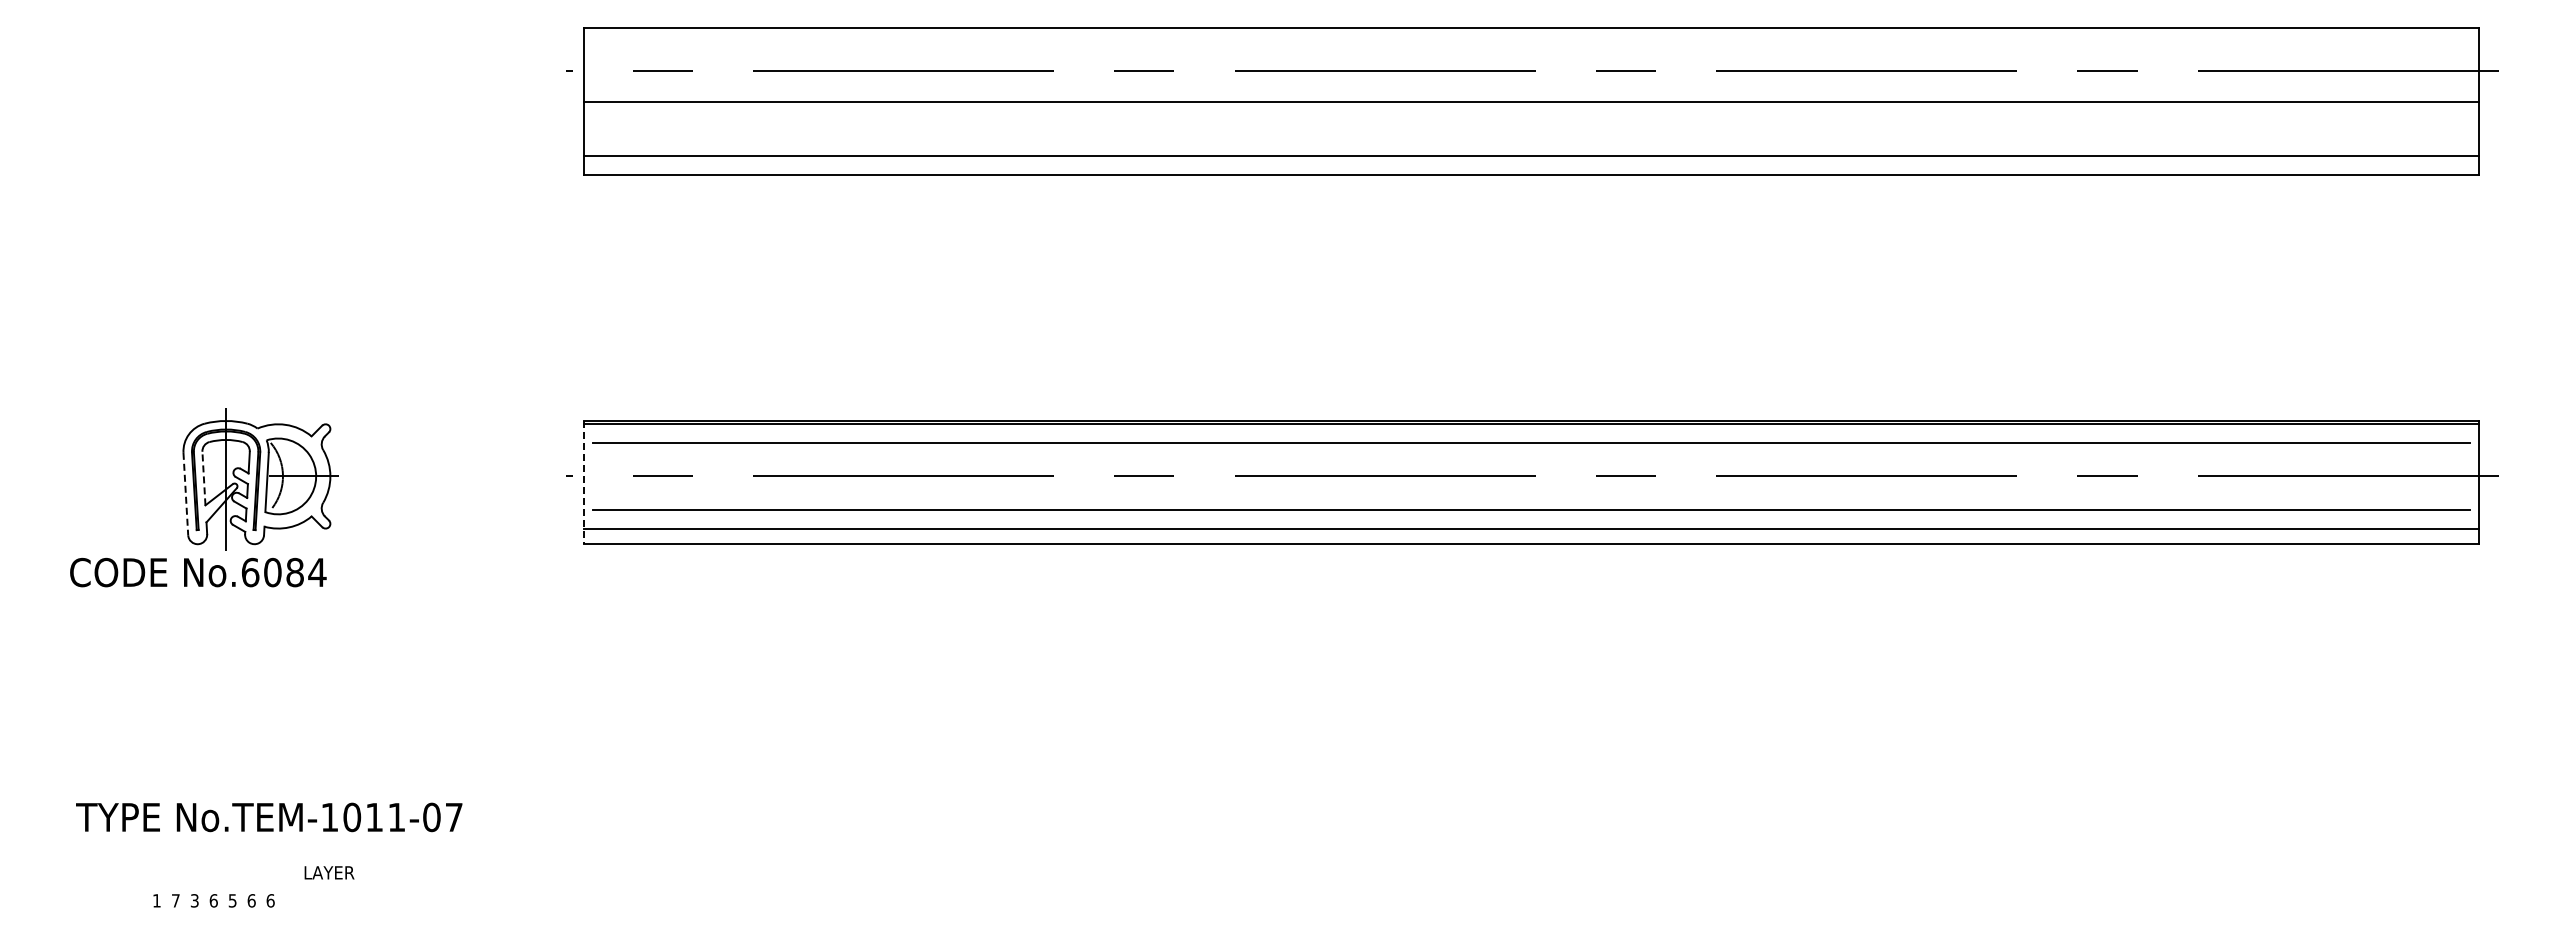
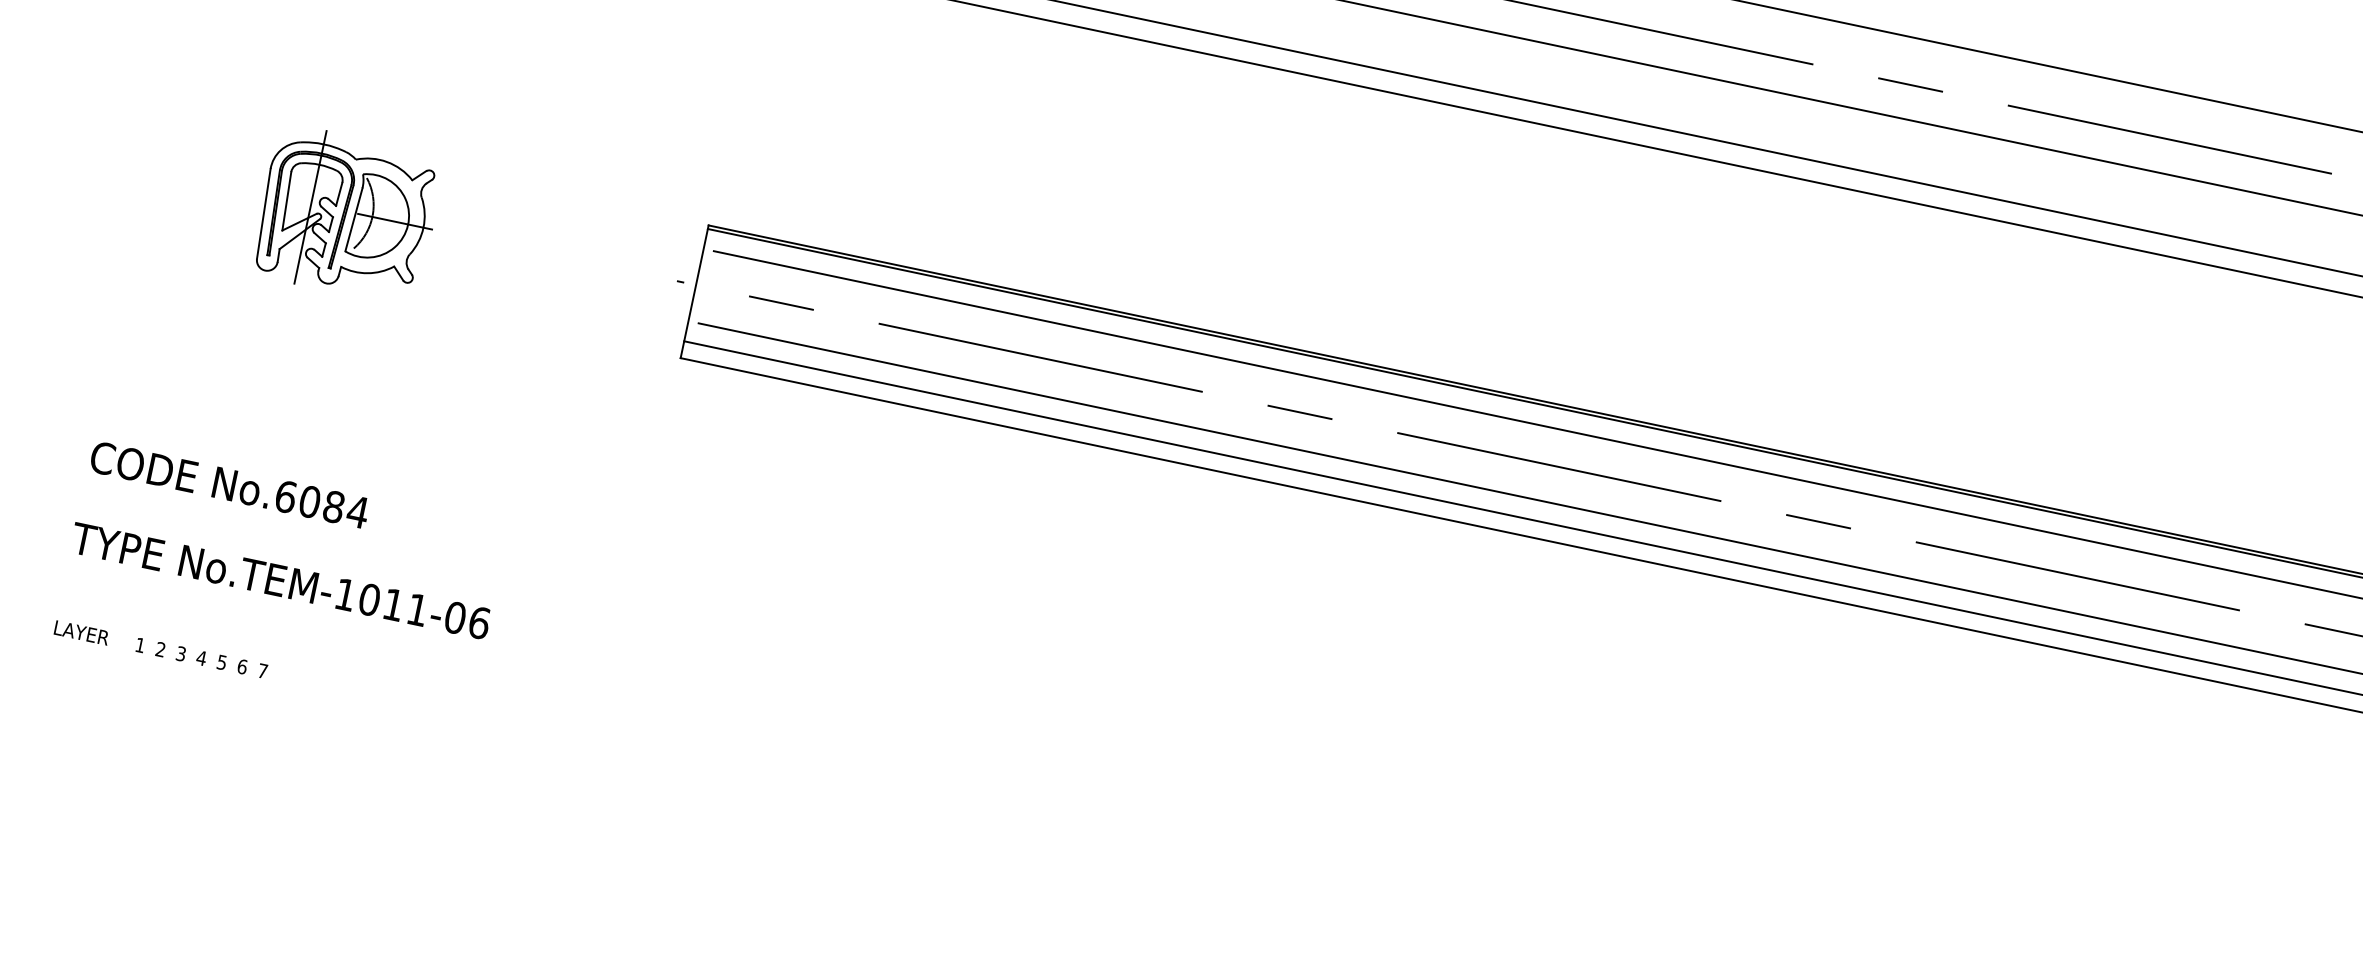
line: (203, 478) -> (286, 201), dashed -> solid
line: (583, 482) -> (694, 291), dashed -> solid
line: (185, 494) -> (263, 214), dashed -> solid
text: (198, 572) -> (229, 485), moved
text: (454, 817) -> (479, 623), No.TEM-1011-07 -> No.TEM-1011-06
text: (329, 872) -> (81, 632), moved
text: (175, 900) -> (160, 649), 7 -> 2
text: (213, 900) -> (201, 657), 6 -> 4
text: (270, 900) -> (262, 670), 6 -> 7

